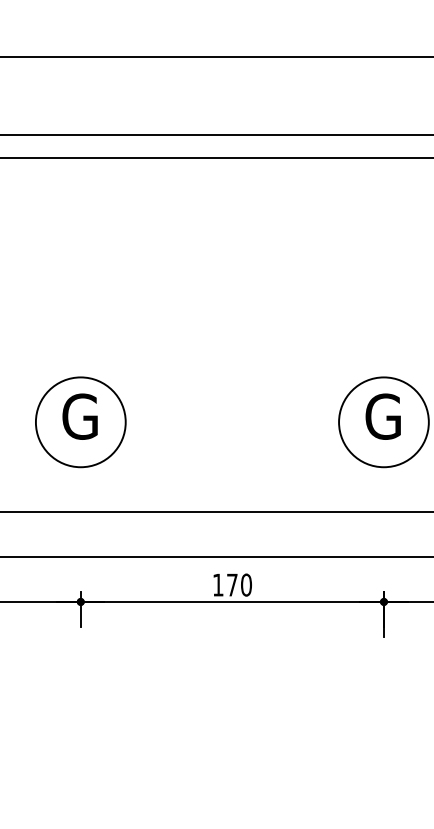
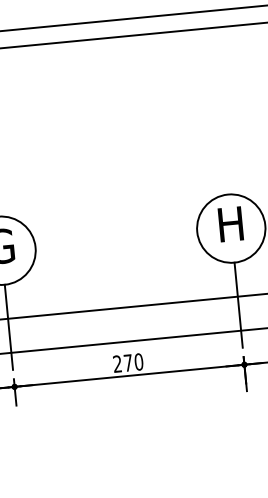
text: (382, 416) -> (229, 224), G -> H
line: (80, 523) -> (8, 327), added
line: (383, 523) -> (238, 305), added
text: (217, 584) -> (116, 363), 170 -> 270

